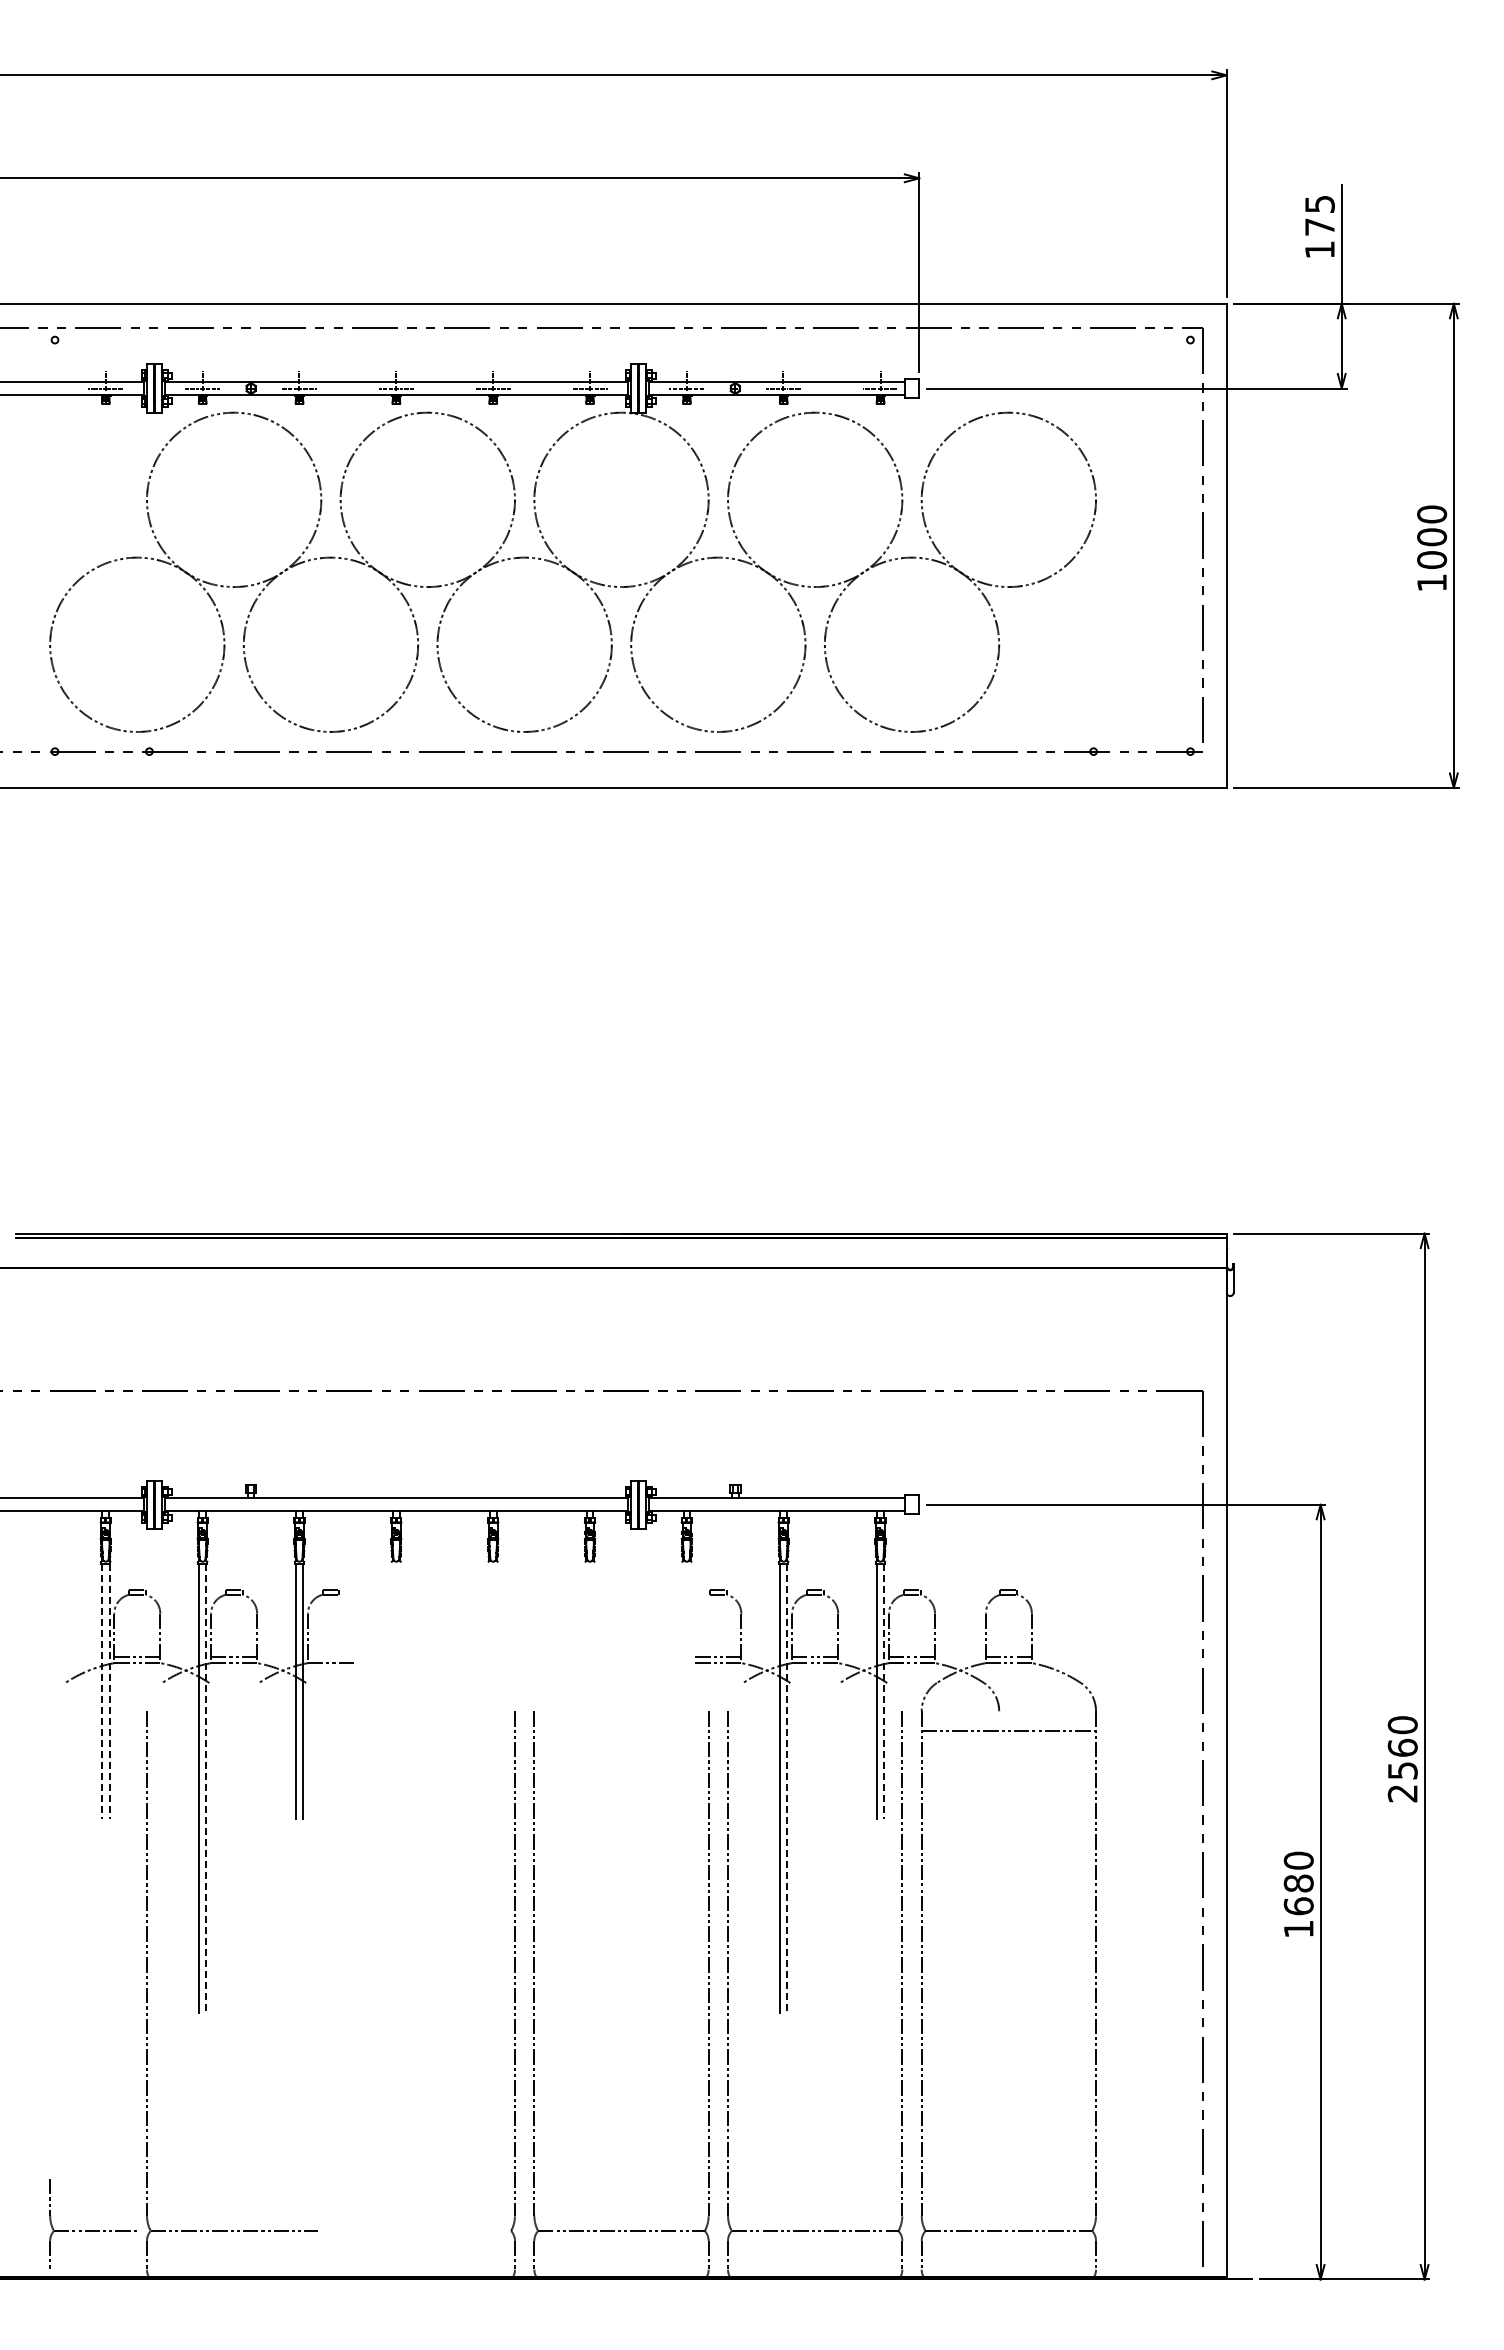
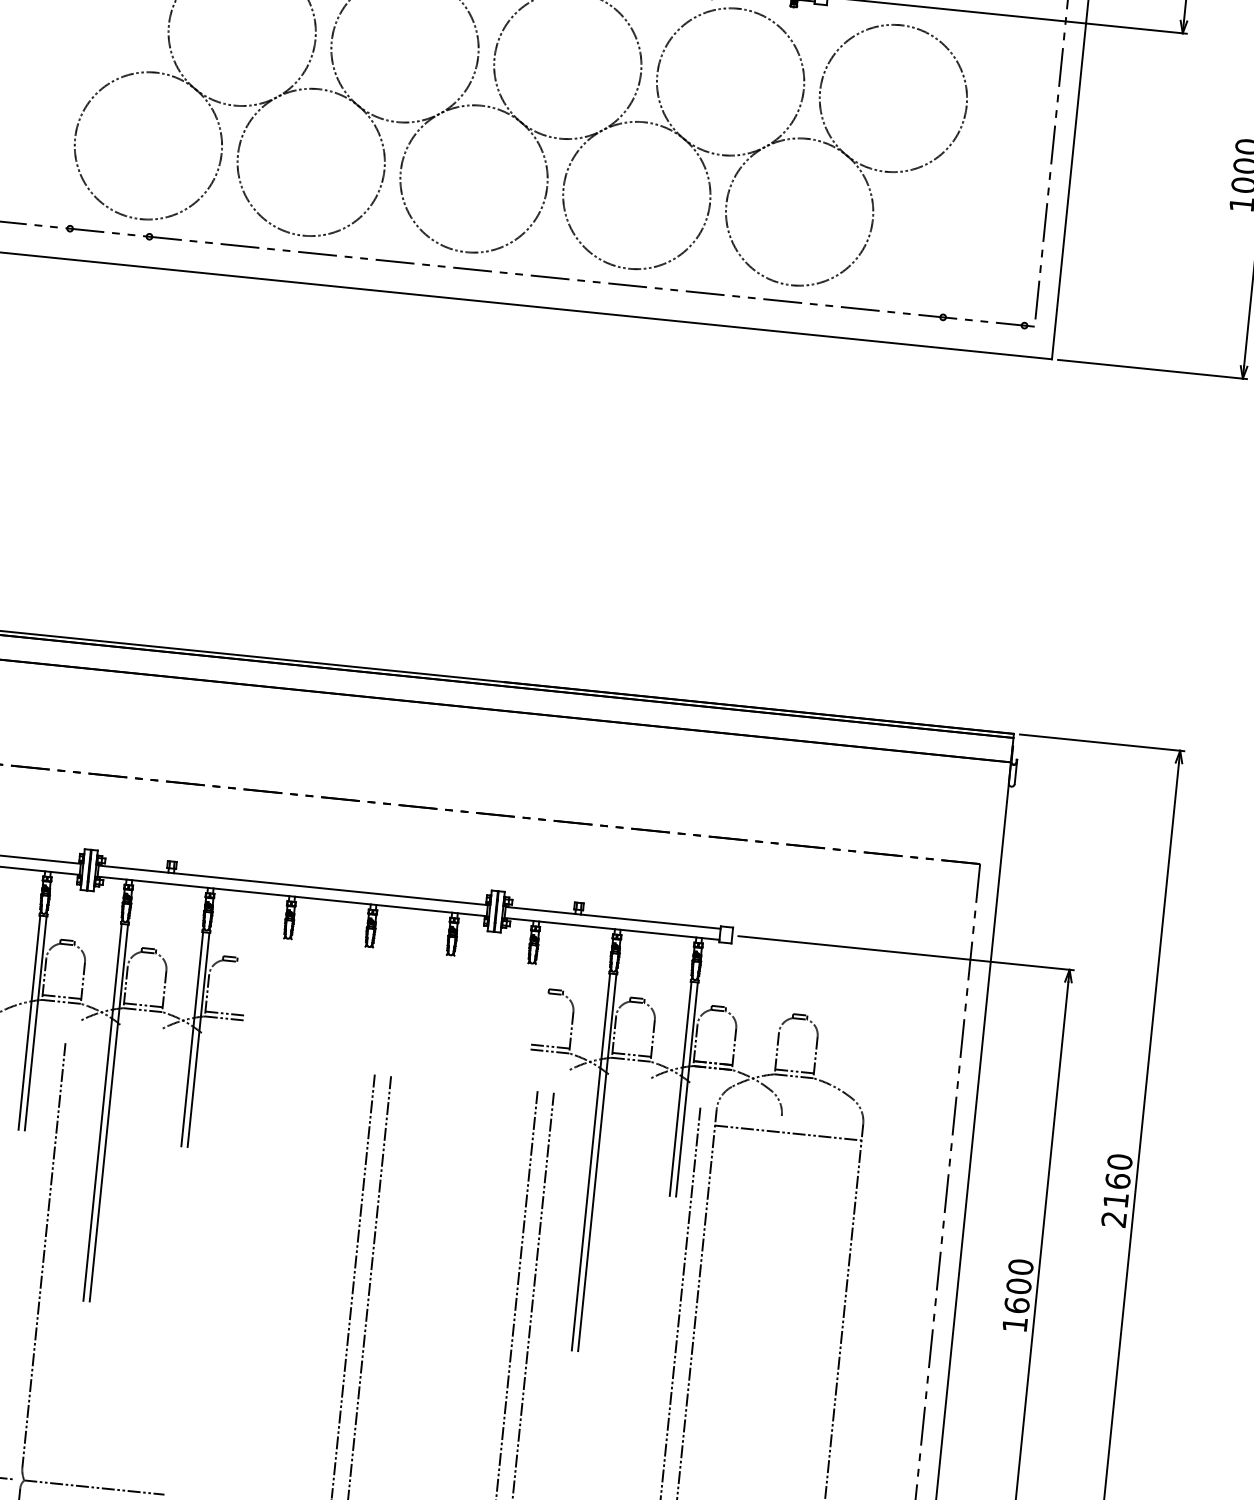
line: (330, 1657) -> (224, 1013), added
line: (102, 1691) -> (29, 1022), dashed -> solid
line: (109, 1691) -> (35, 1023), dashed -> solid
line: (884, 1691) -> (687, 1089), dashed -> solid
text: (1402, 1770) -> (1115, 1200), 2560 -> 2160
line: (206, 1788) -> (108, 1113), dashed -> solid
line: (787, 1788) -> (597, 1162), dashed -> solid
text: (1298, 1883) -> (1018, 1286), 1680 -> 1600

